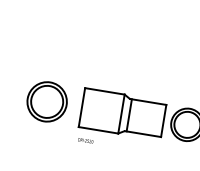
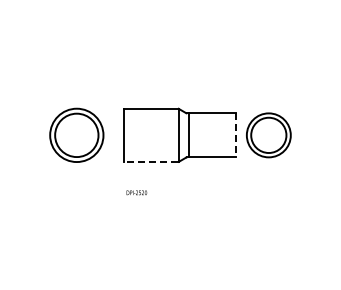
line: (163, 121) -> (236, 135), solid -> dashed
line: (98, 130) -> (151, 162), solid -> dashed
text: (85, 140) -> (136, 192), moved

